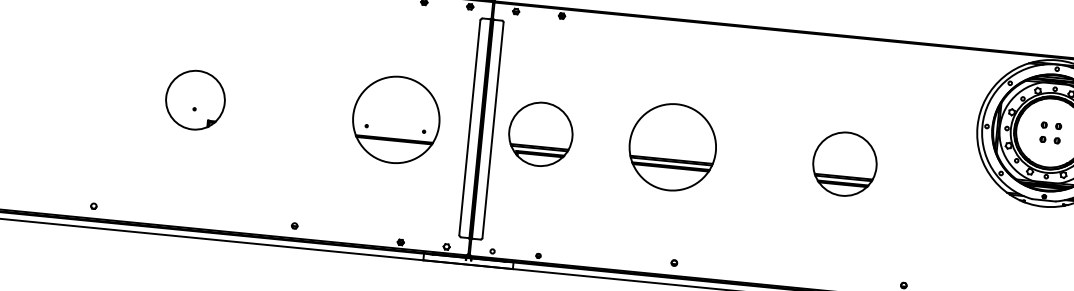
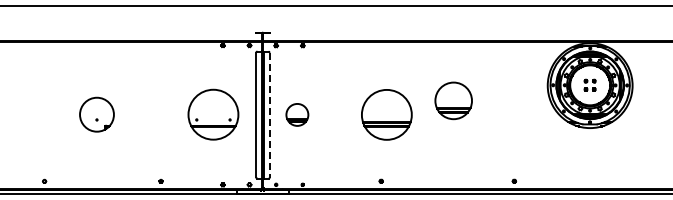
line: (492, 130) -> (269, 115), solid -> dashed
part: (541, 133) -> (297, 114), size x0.6
part: (672, 146) -> (386, 114), moved
part: (844, 163) -> (453, 100), moved

